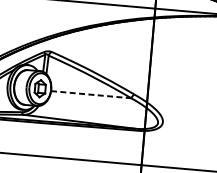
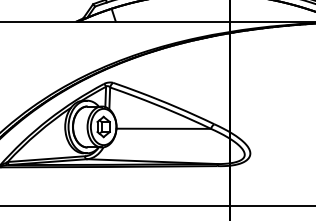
line: (91, 94) -> (164, 128), dashed -> solid

